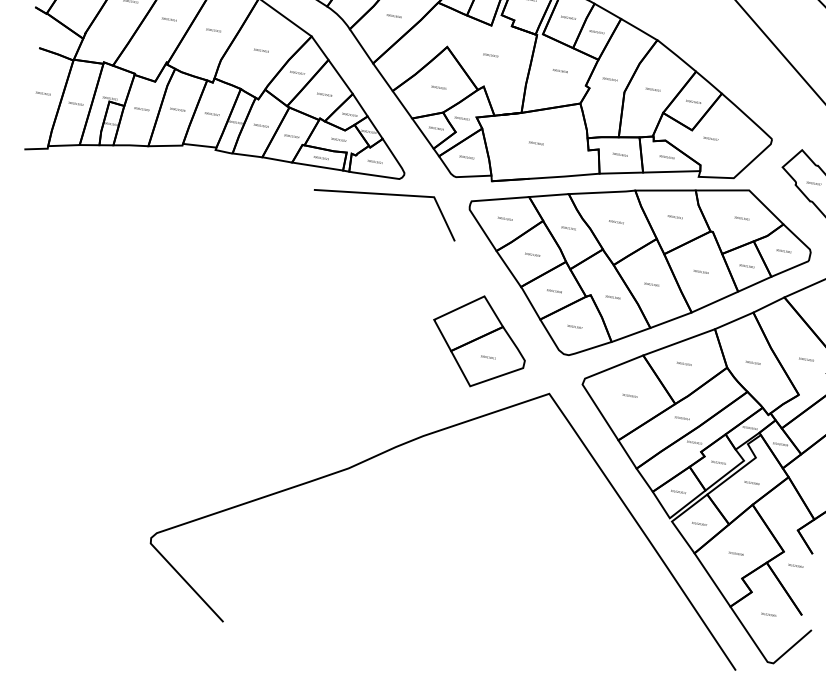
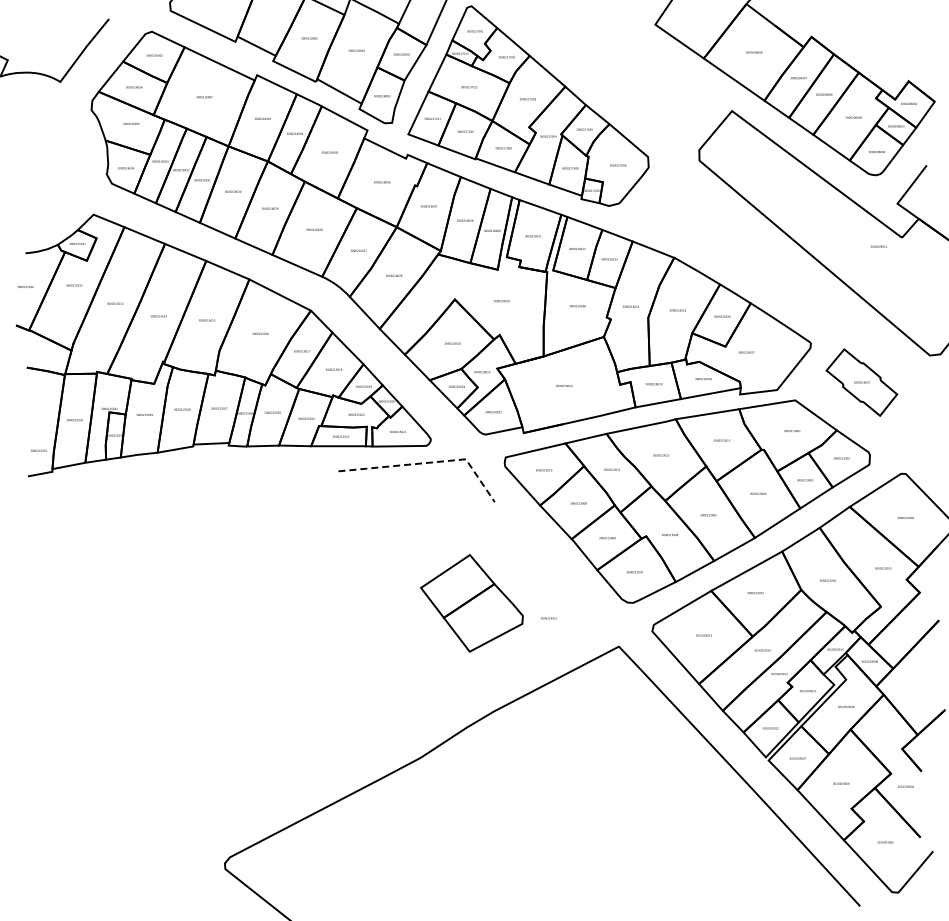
text: (43, 93) -> (38, 450), moved
line: (398, 194) -> (428, 462), solid -> dashed
part: (478, 341) -> (471, 603), moved

